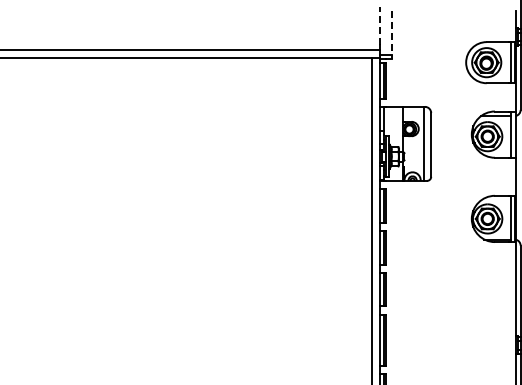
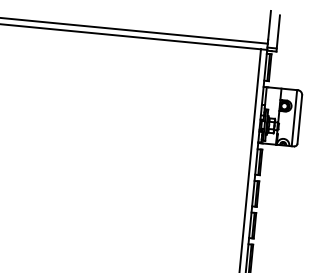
line: (379, 25) -> (269, 25), dashed -> solid
line: (392, 35) -> (278, 33), dashed -> solid

